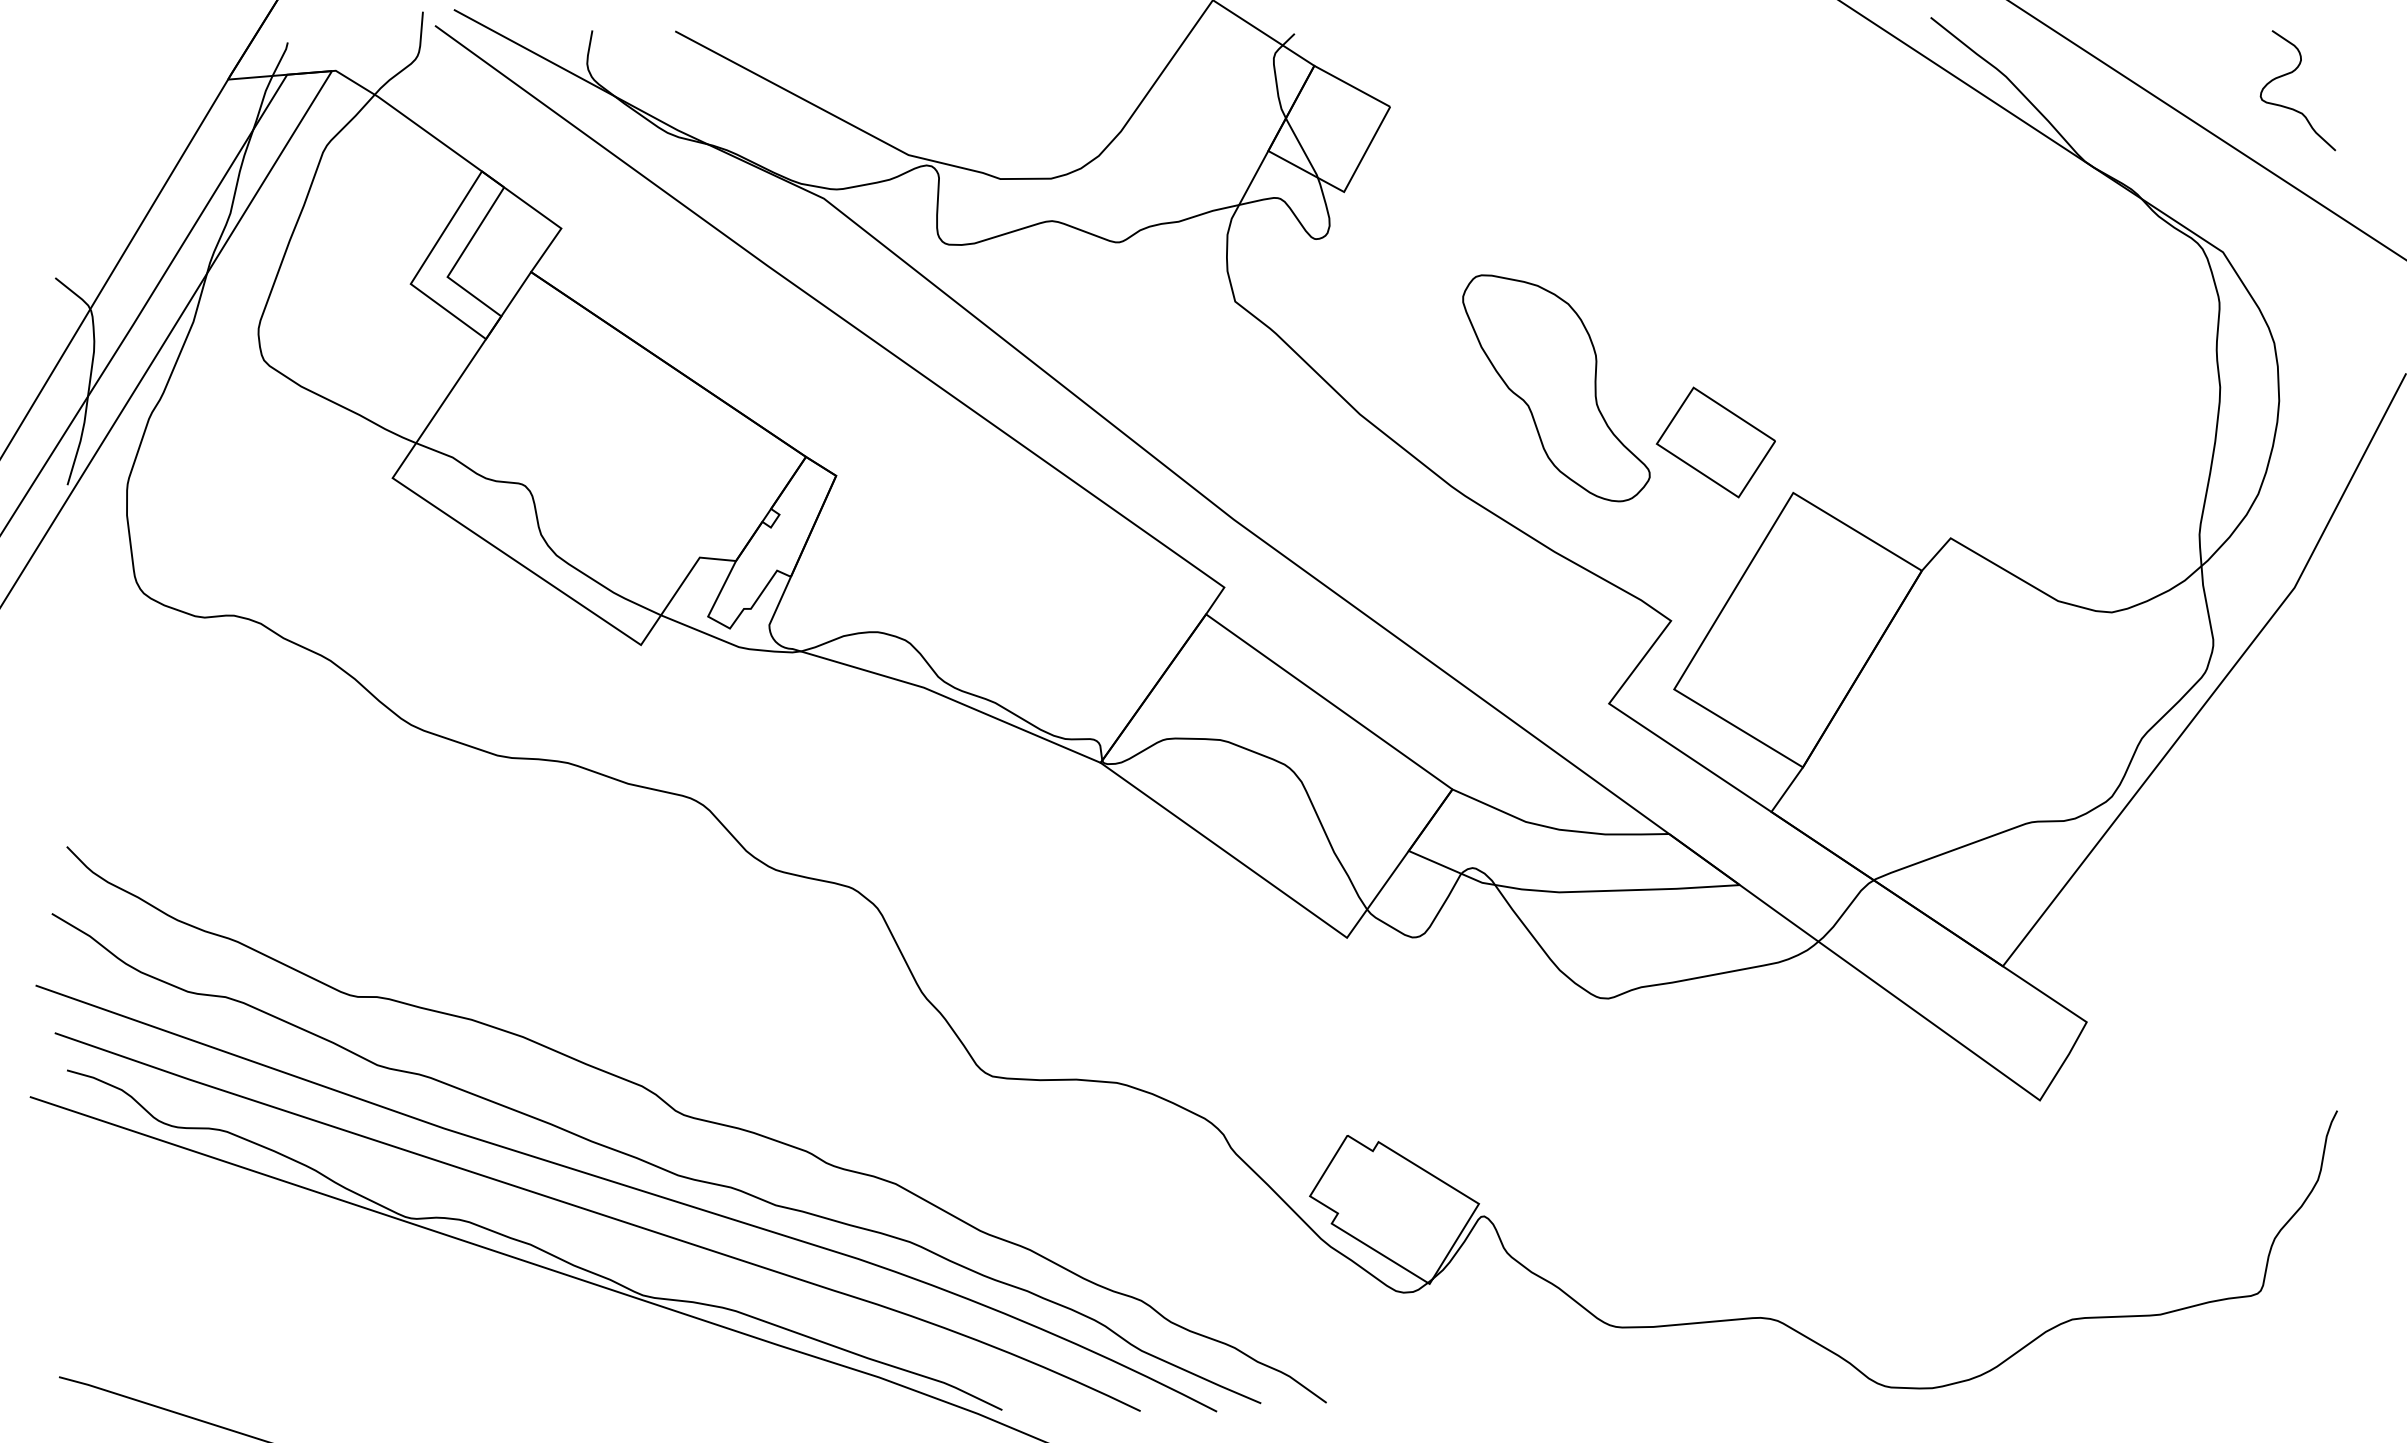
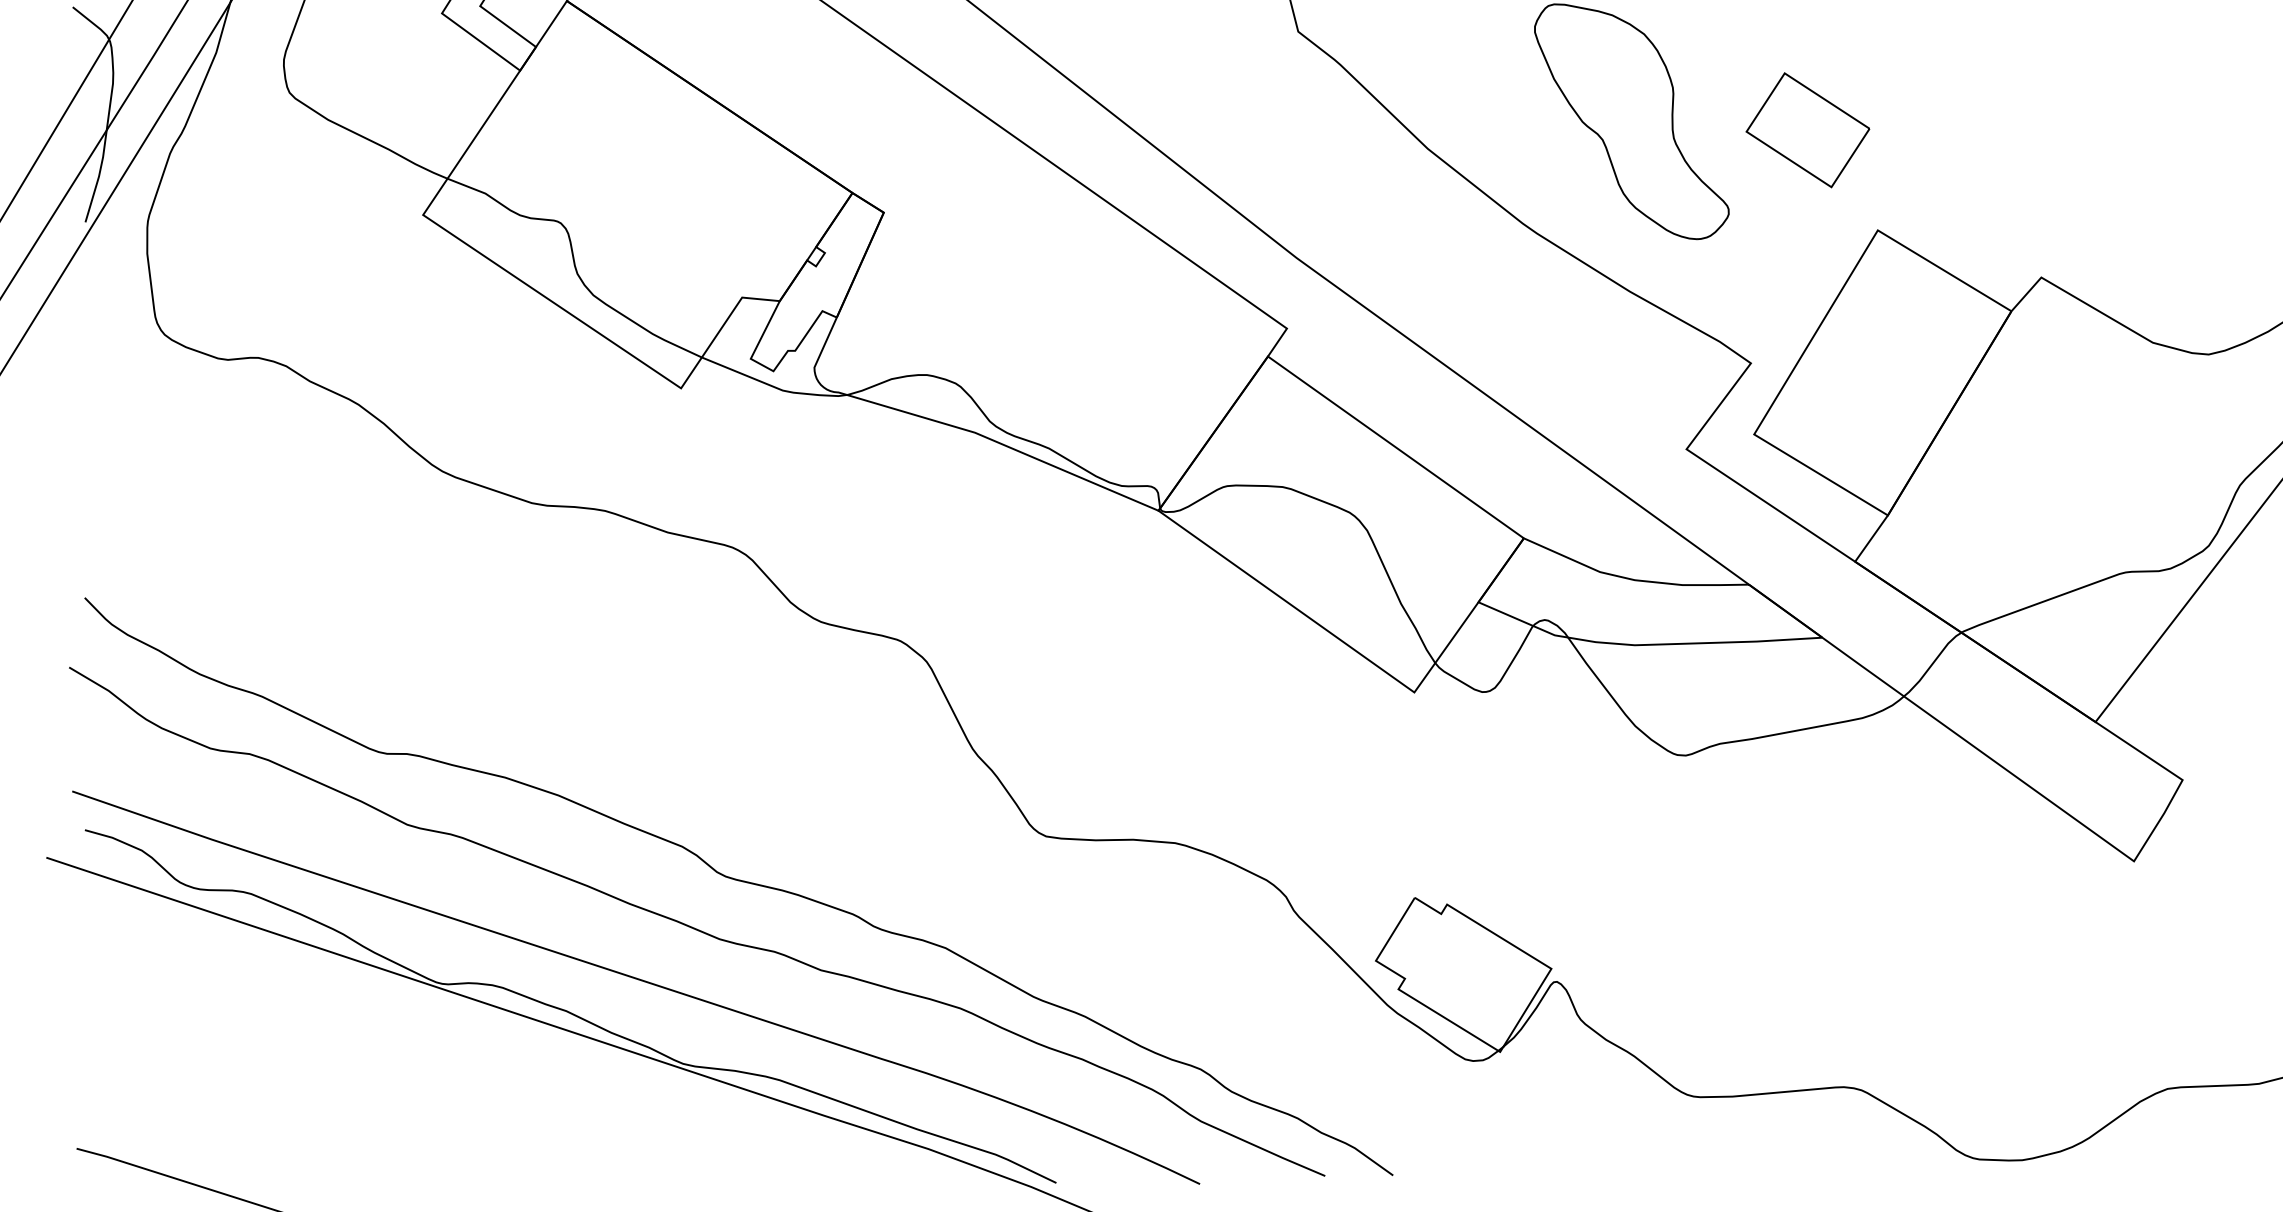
part: (1715, 442) -> (1807, 130), moved
curve: (630, 1188) -> (670, 952), removed

